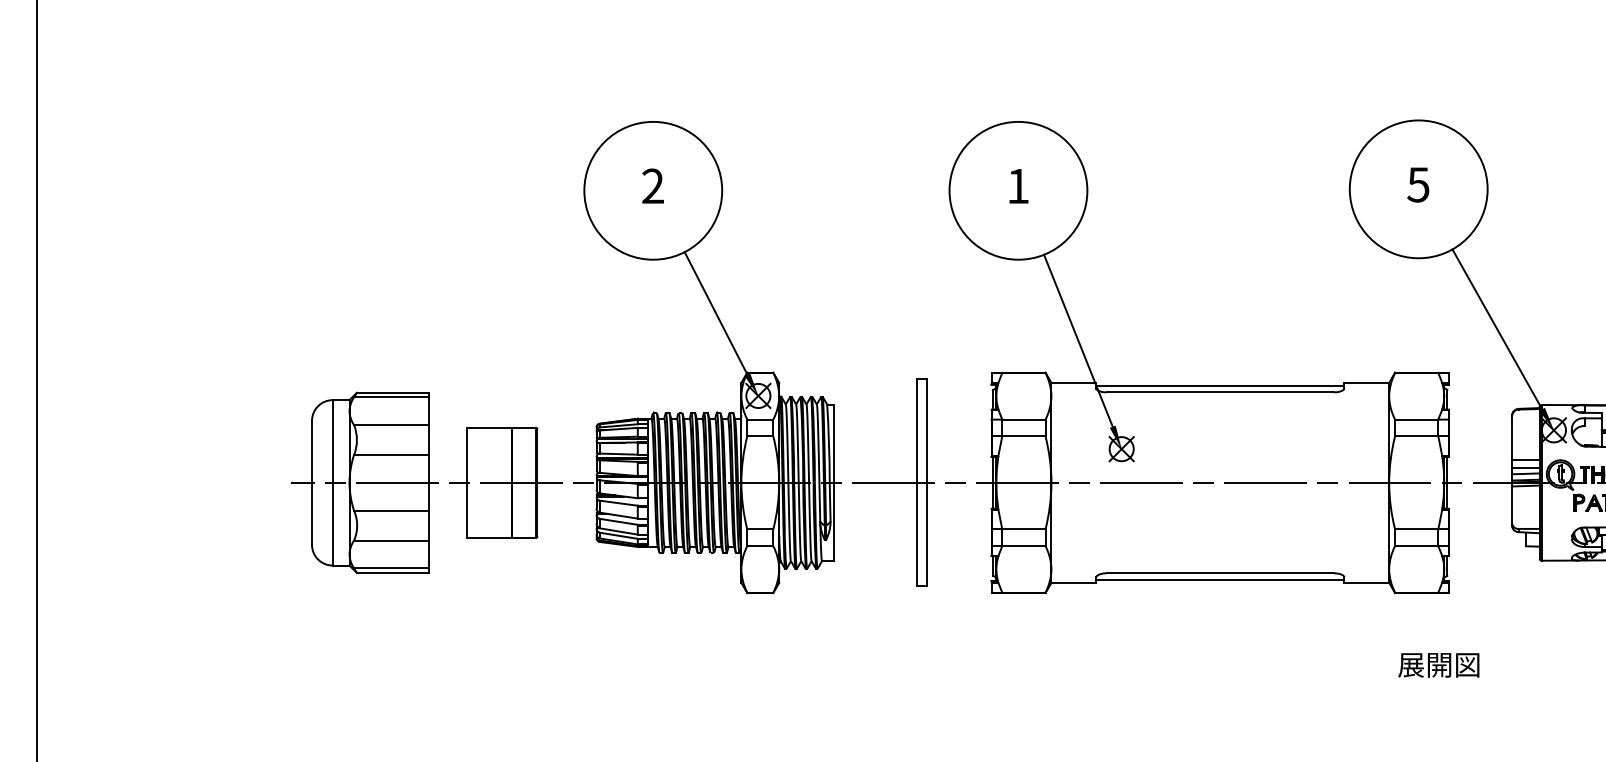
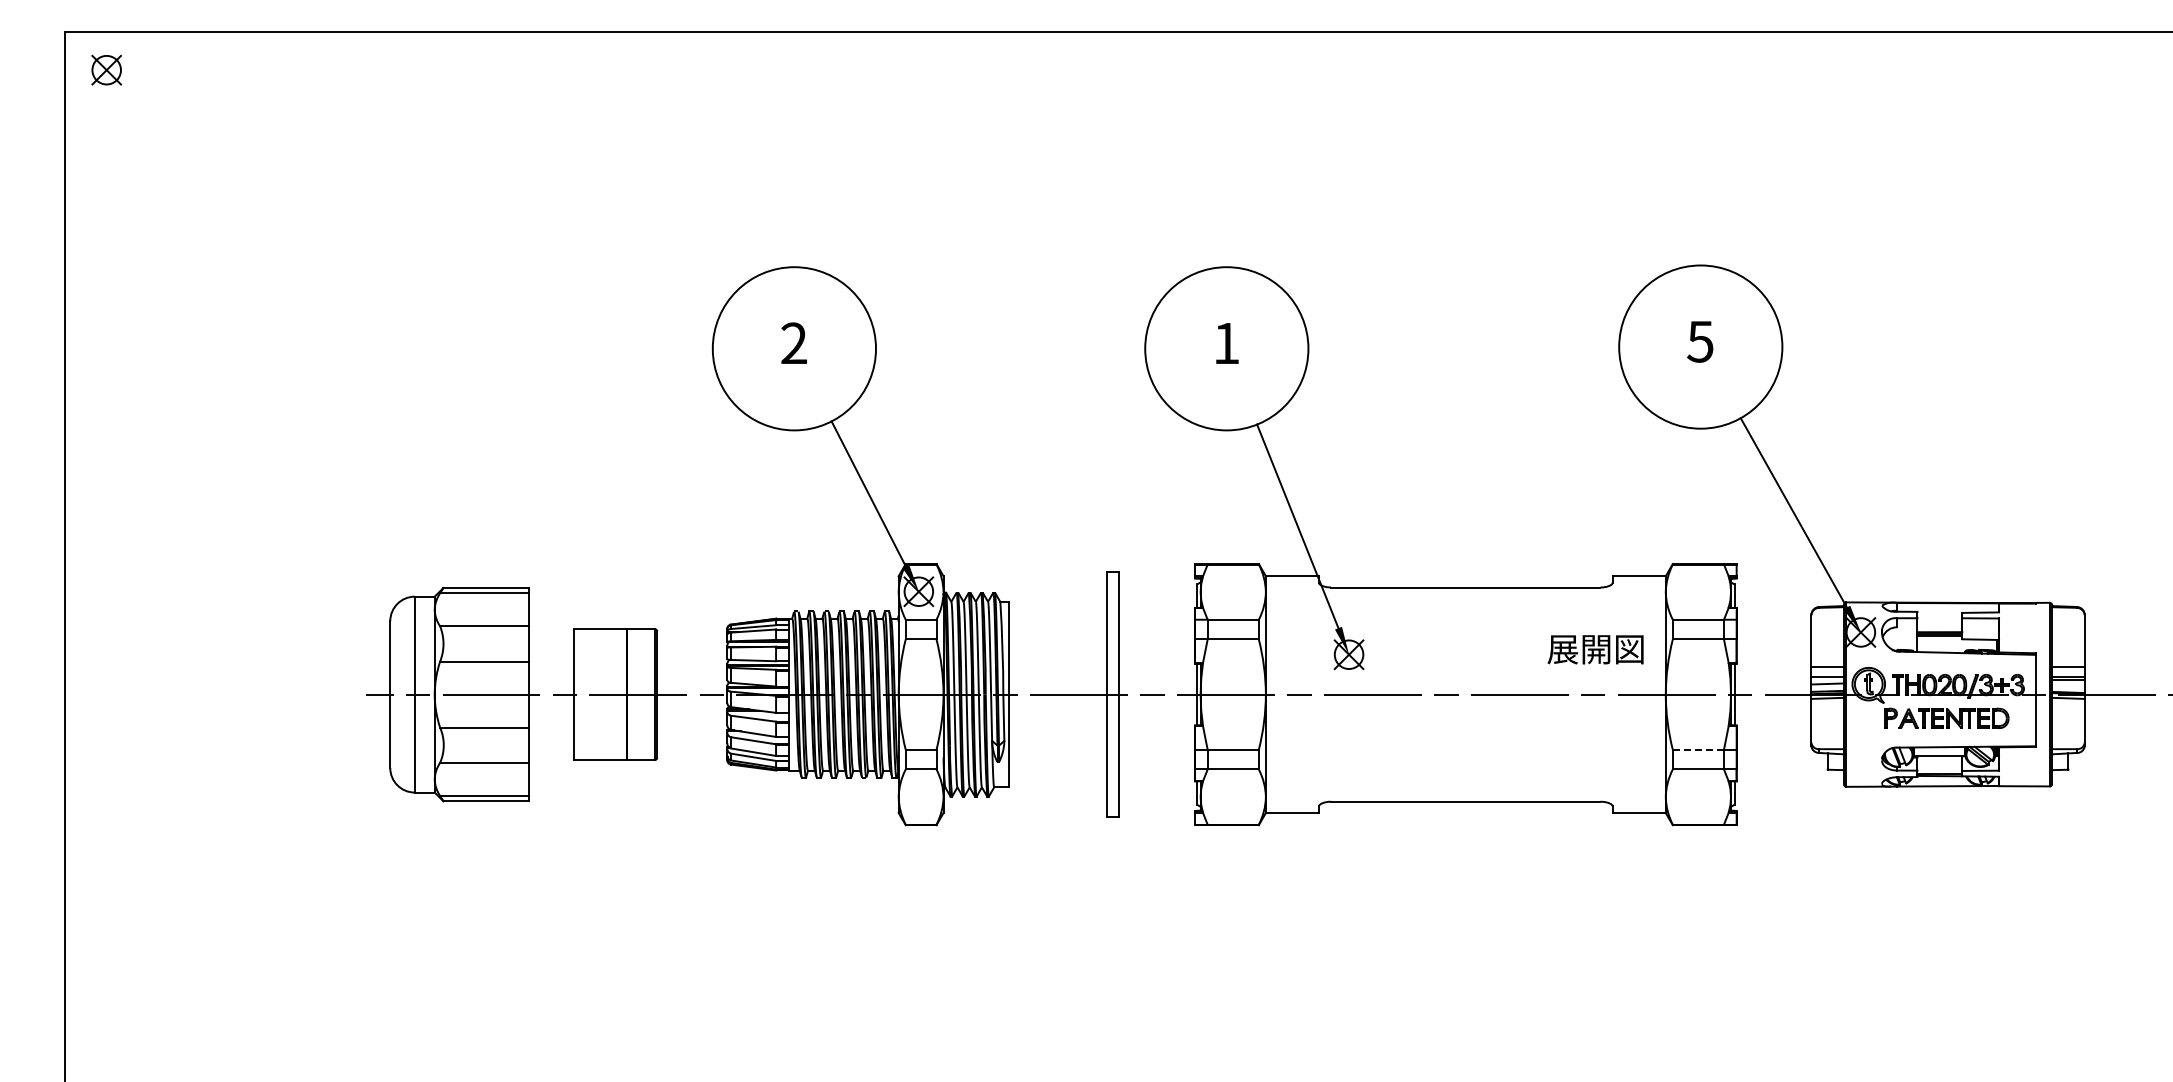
line: (1220, 385) -> (1465, 579), removed
line: (1416, 529) -> (1698, 749), solid -> dashed
line: (1220, 579) -> (1465, 809), removed
text: (1438, 665) -> (1595, 649), moved

